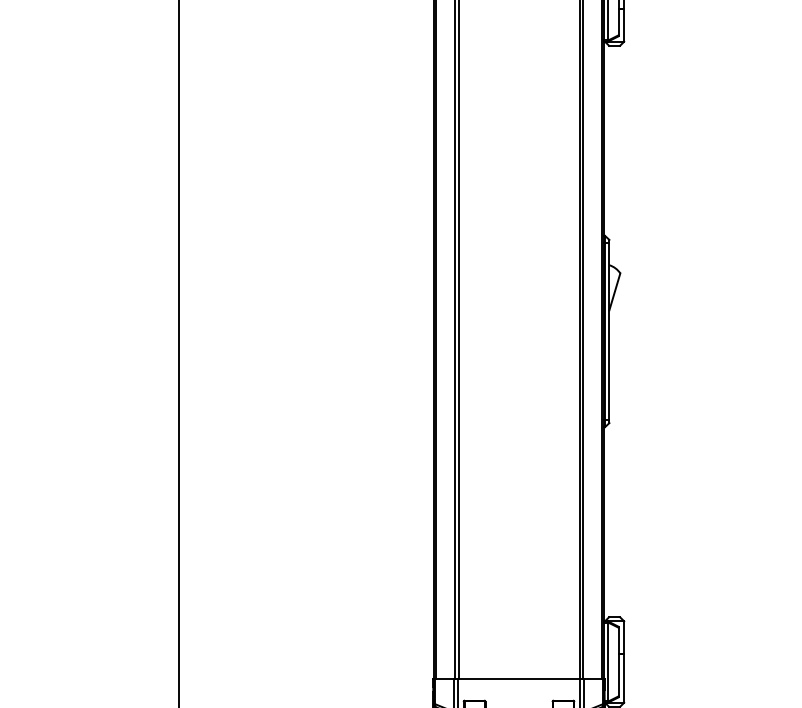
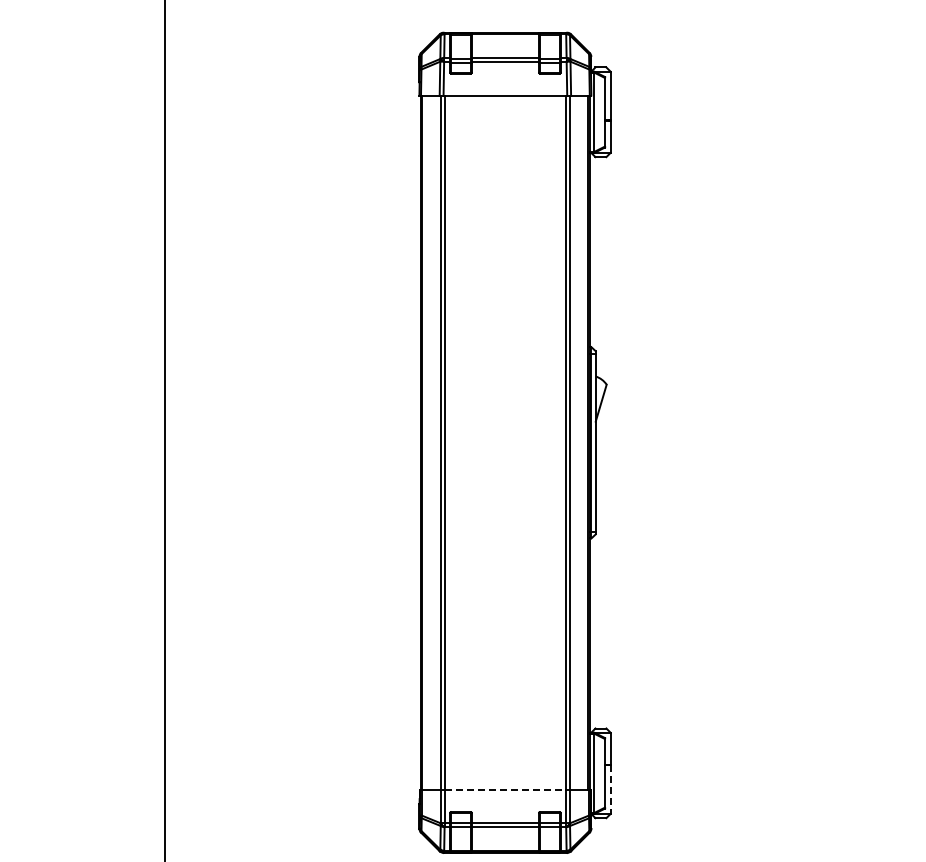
line: (519, 679) -> (505, 790), solid -> dashed
line: (624, 679) -> (610, 790), solid -> dashed

